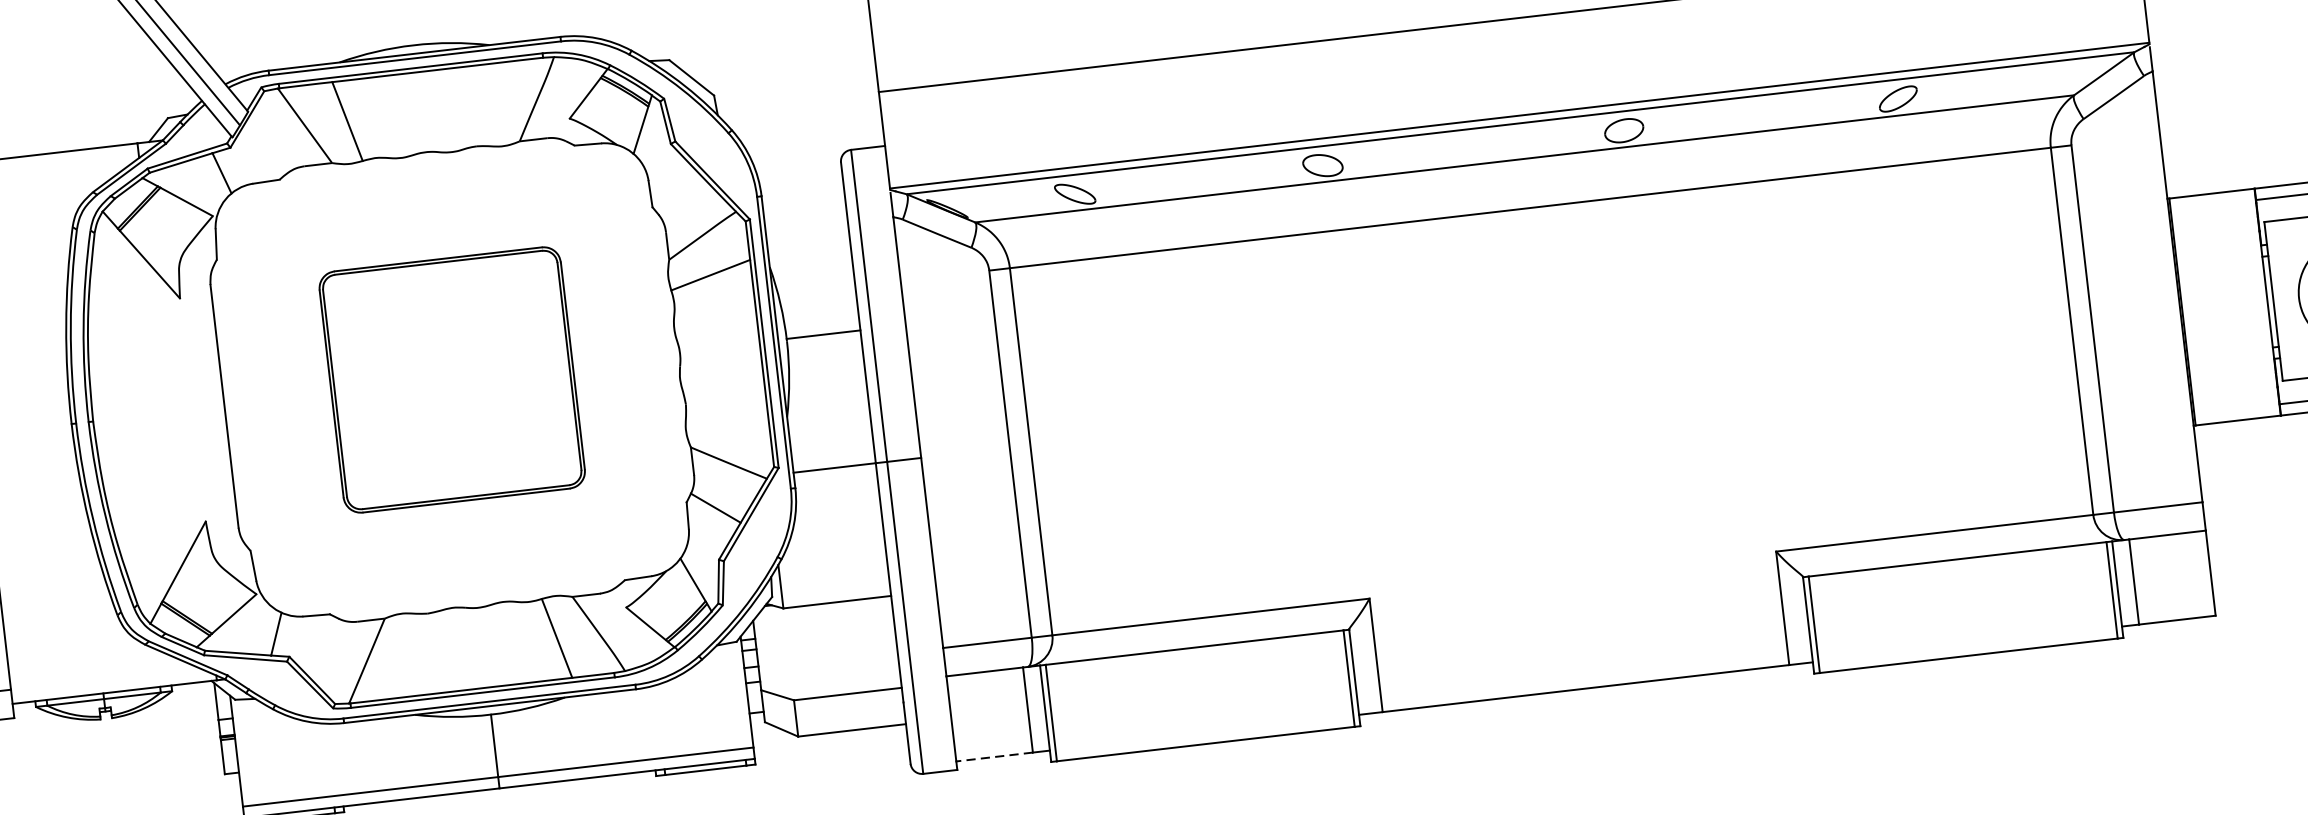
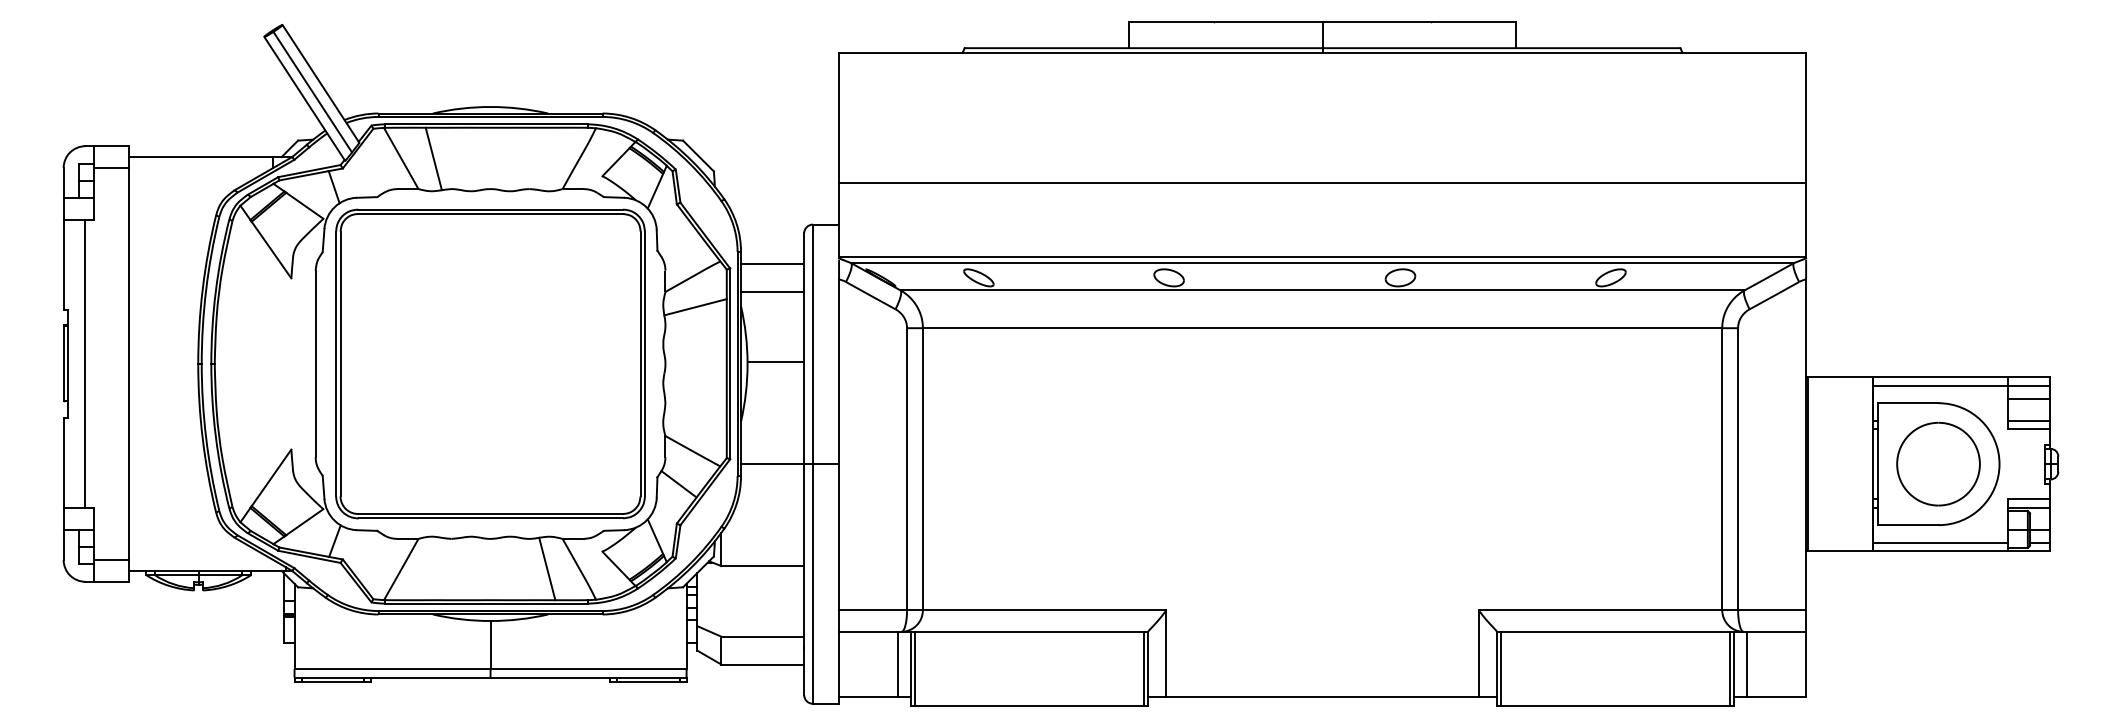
line: (804, 206) -> (772, 263), added
line: (808, 243) -> (772, 291), added
part: (452, 379) -> (490, 363), size x1.67
line: (993, 757) -> (867, 697), dashed -> solid

